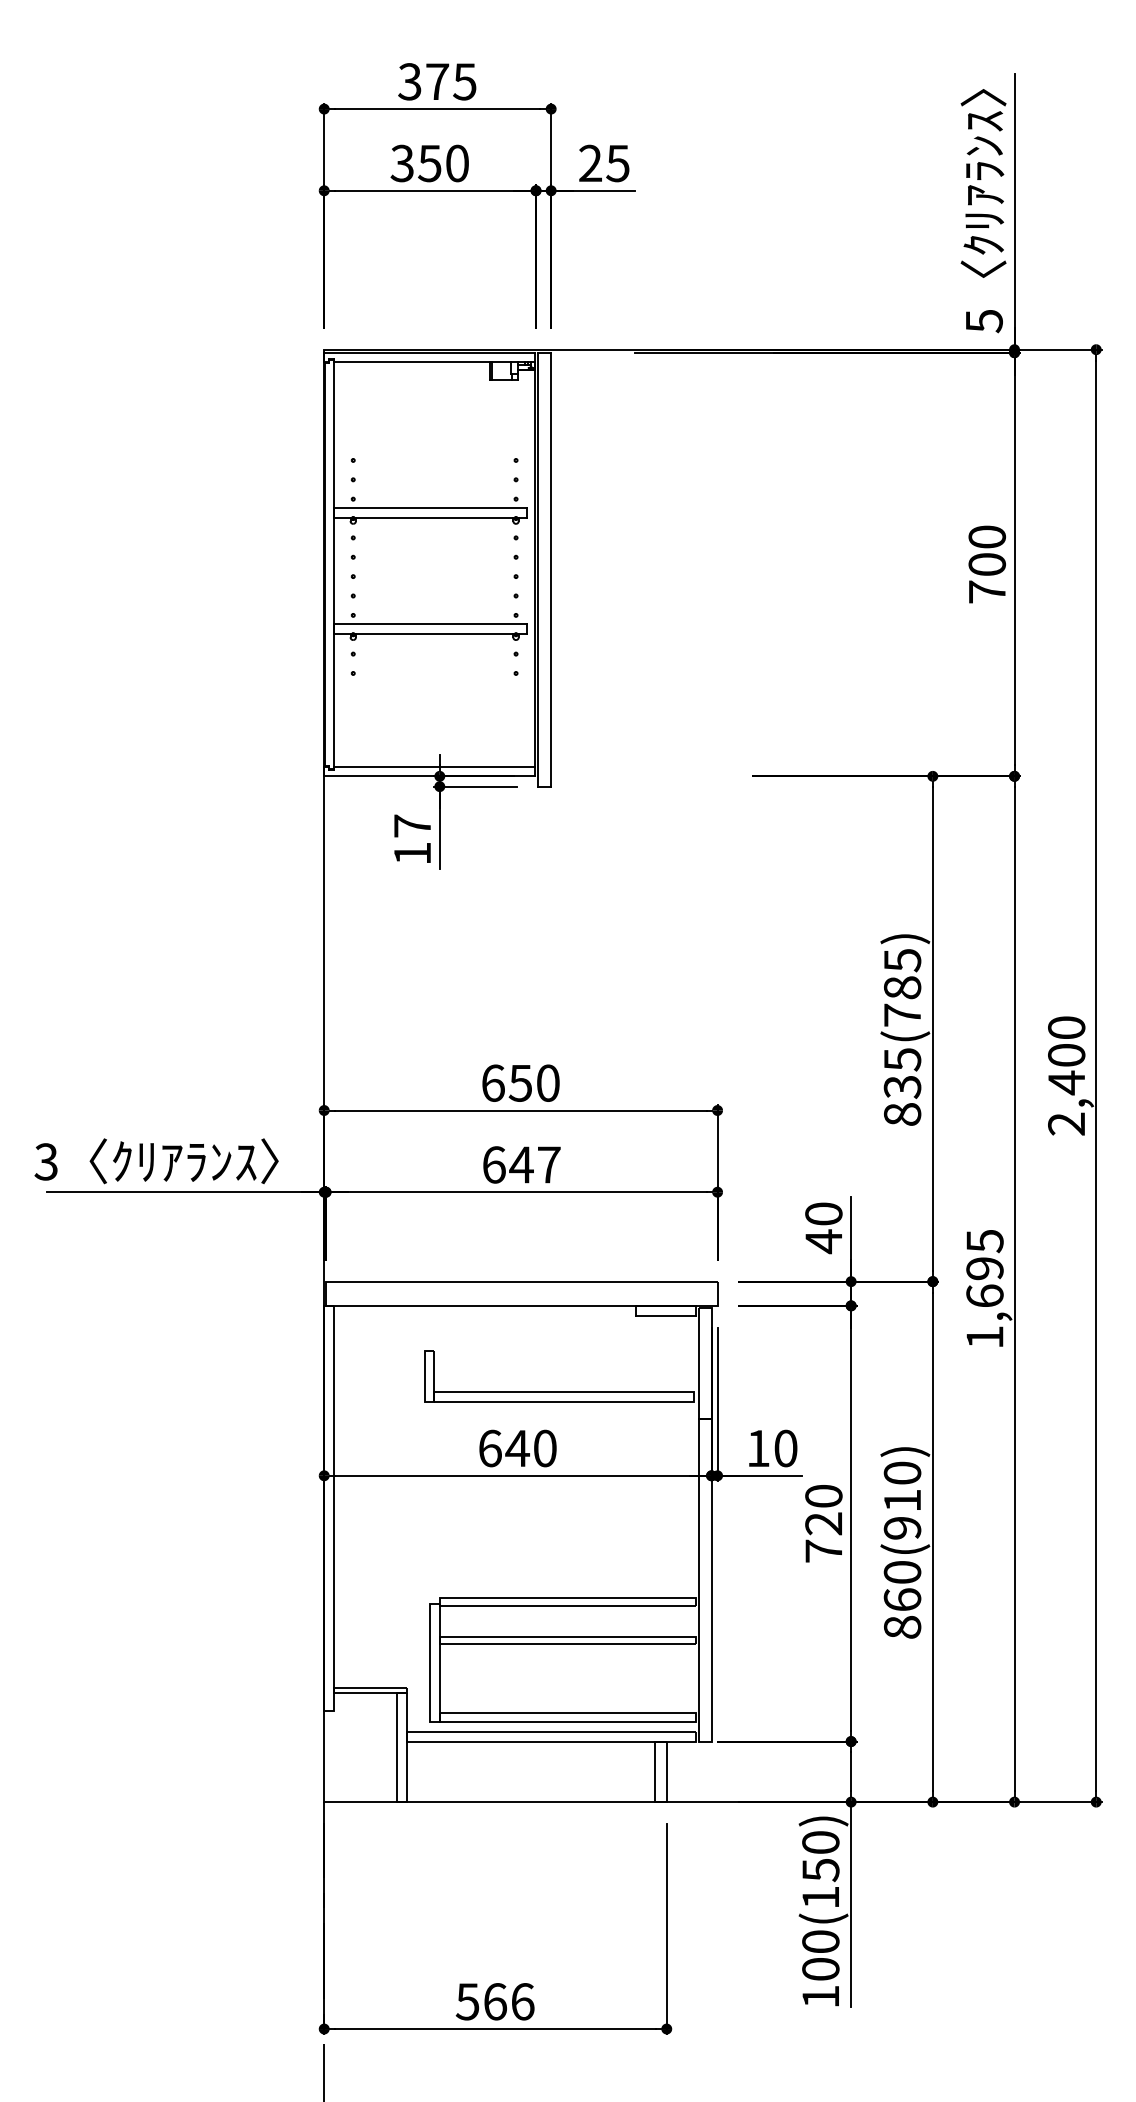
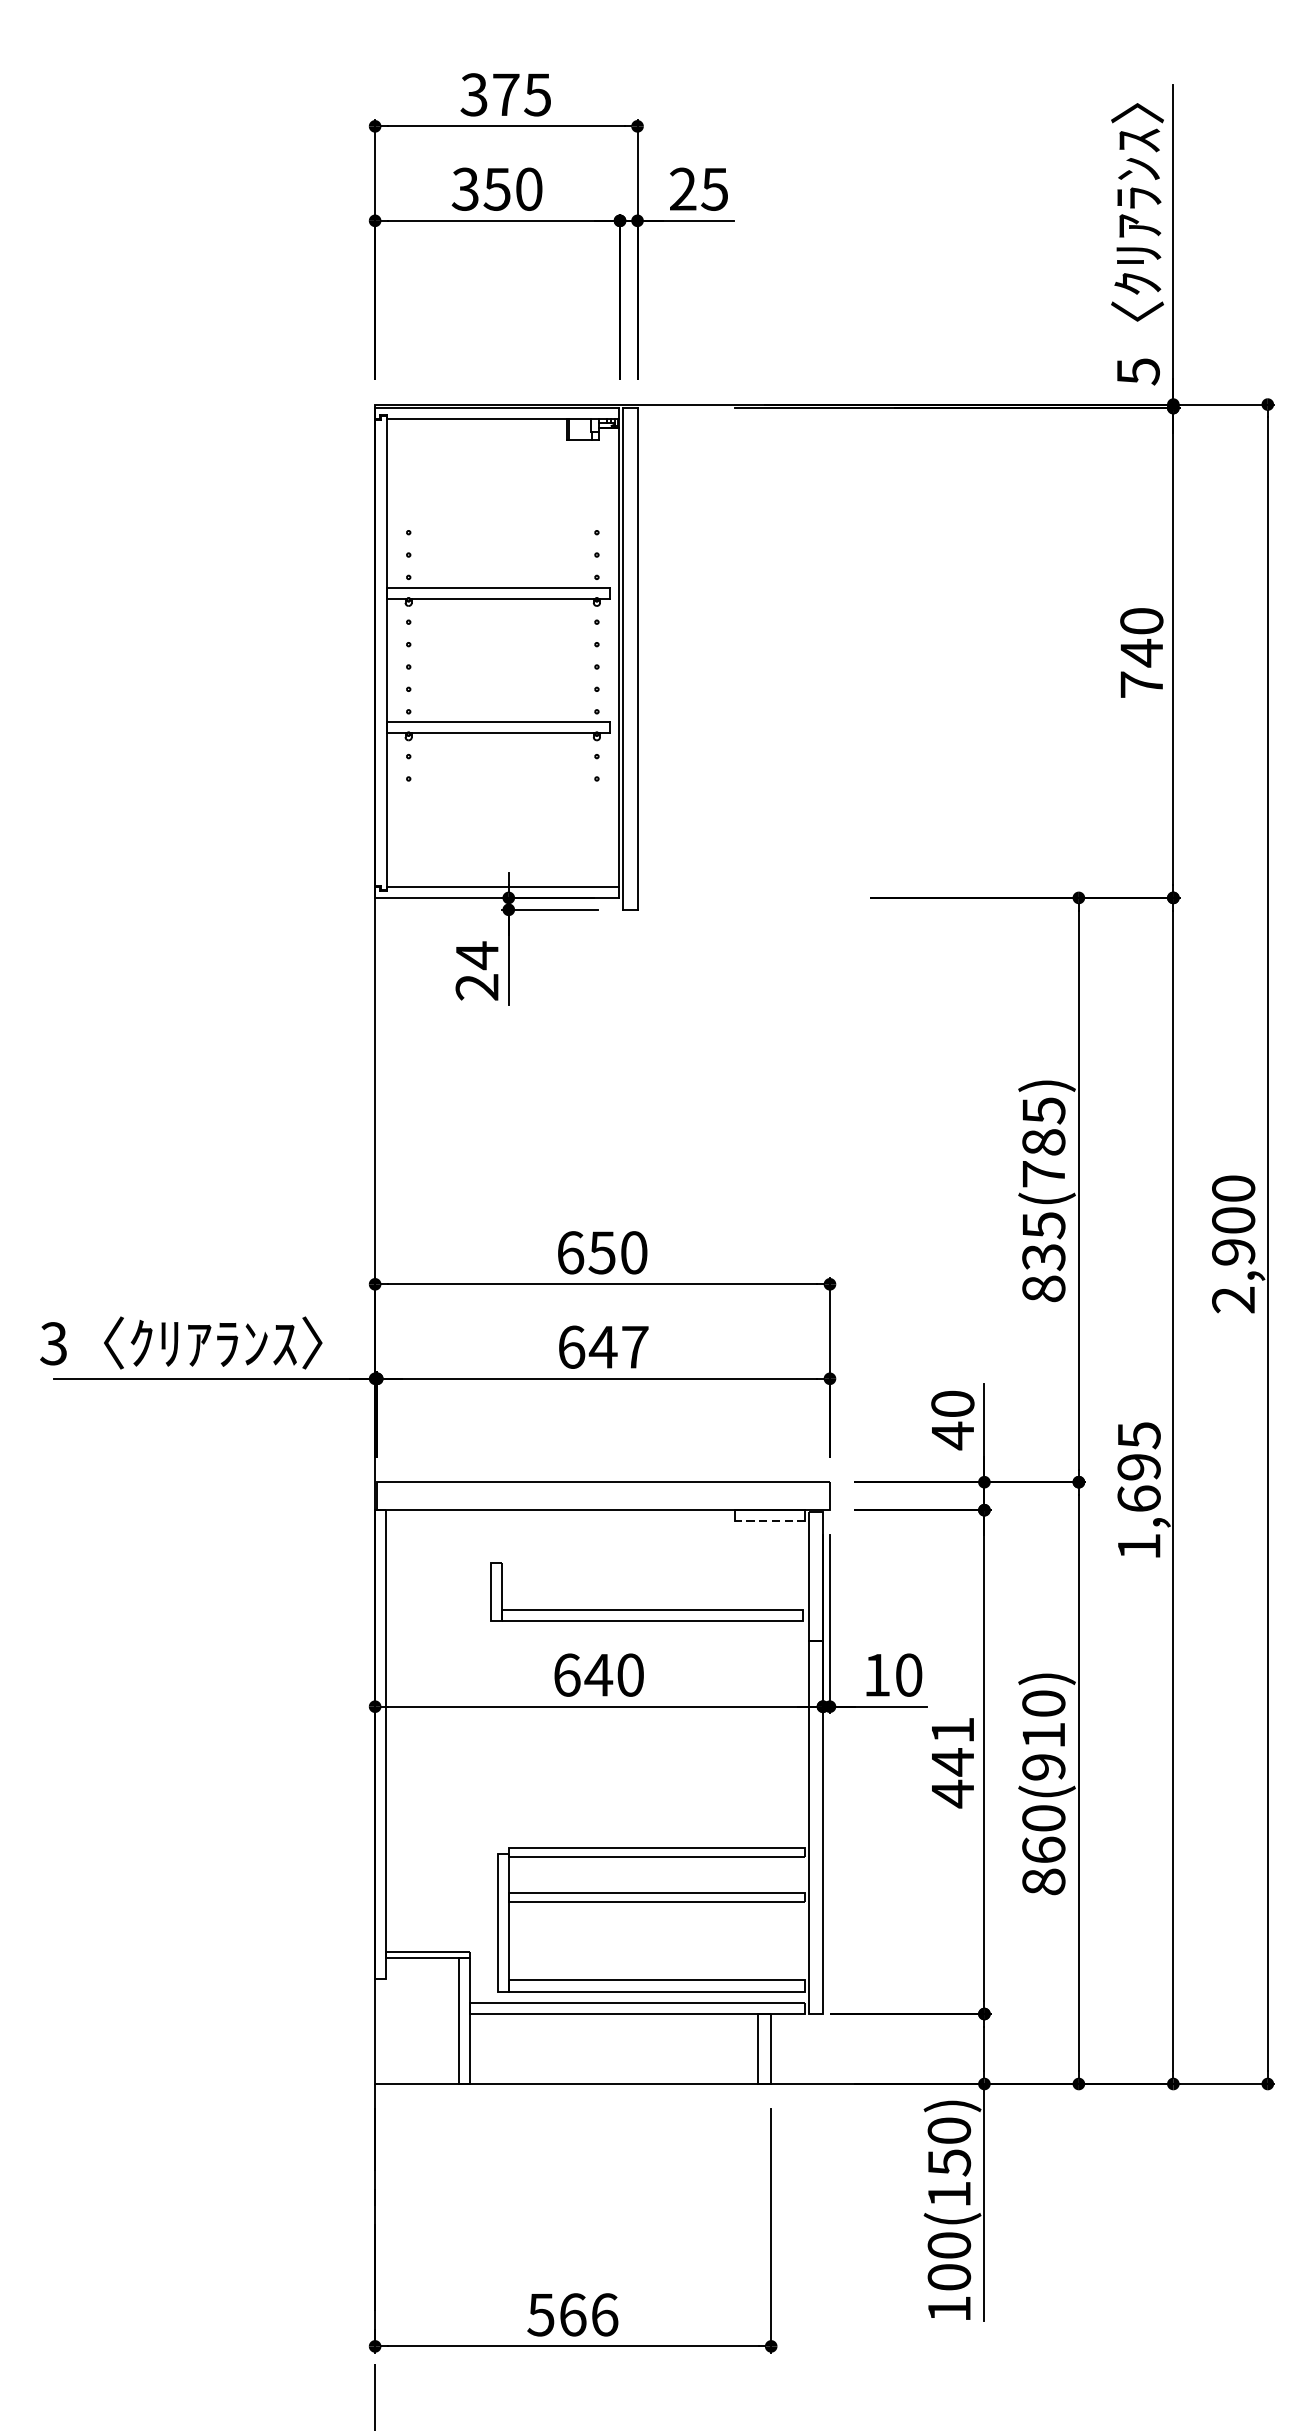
text: (987, 564) -> (1142, 652), 700 -> 740
text: (411, 839) -> (476, 970), 17 -> 24
text: (1066, 1082) -> (1233, 1251), 2,400 -> 2,900
line: (665, 1315) -> (769, 1521), solid -> dashed
text: (823, 1524) -> (952, 1763), 720 -> 441

